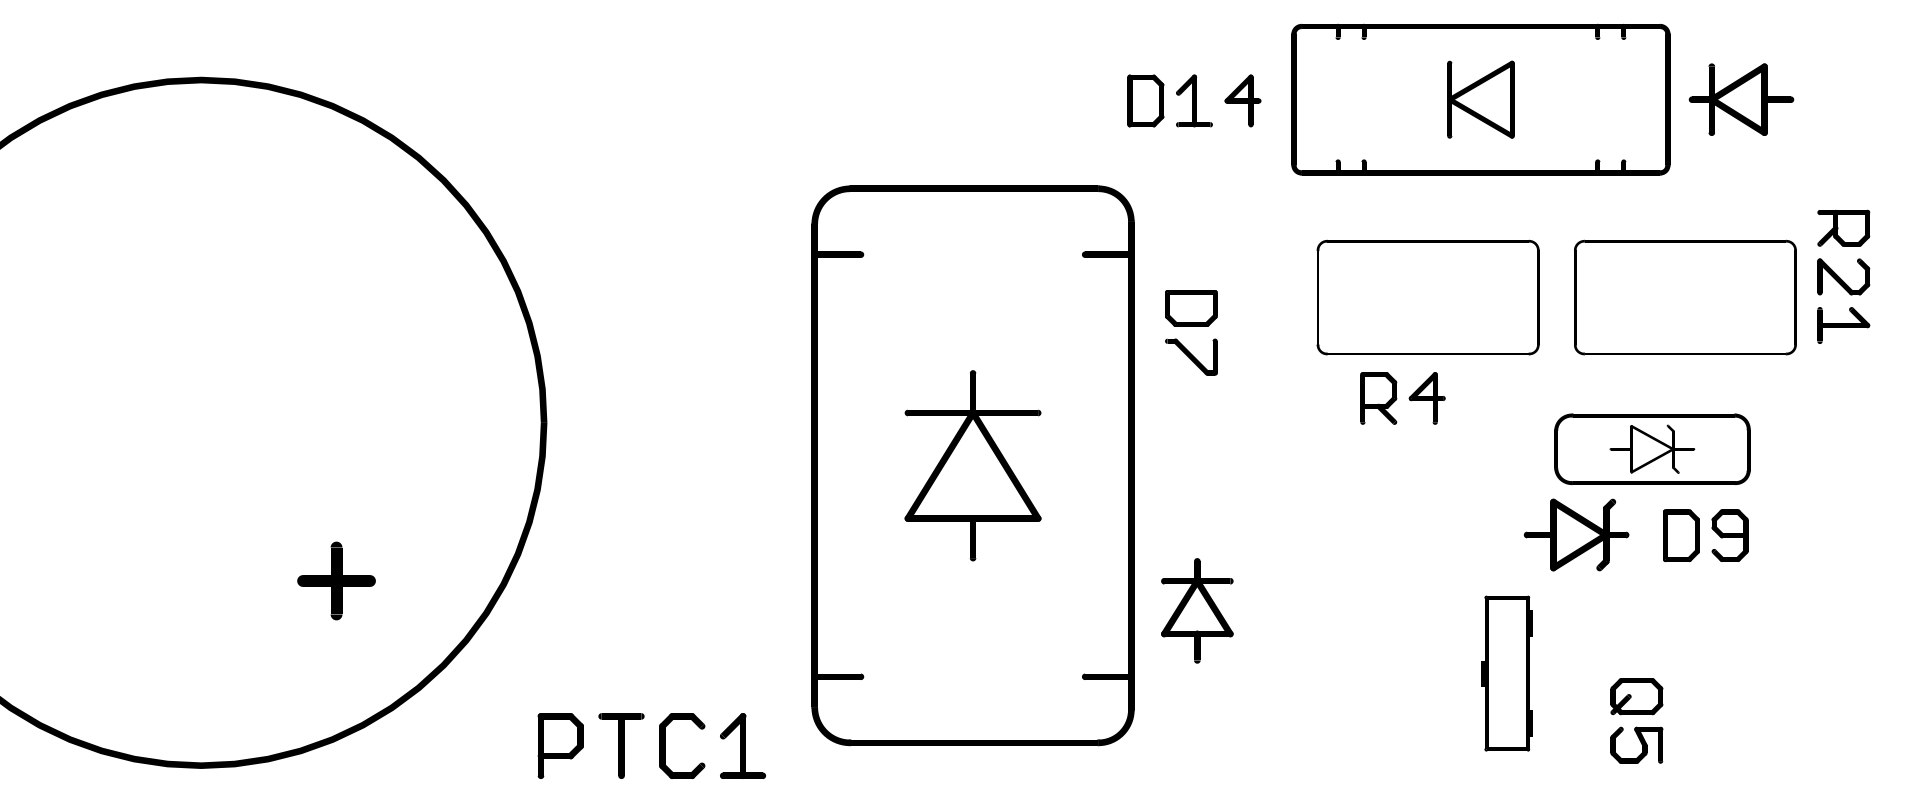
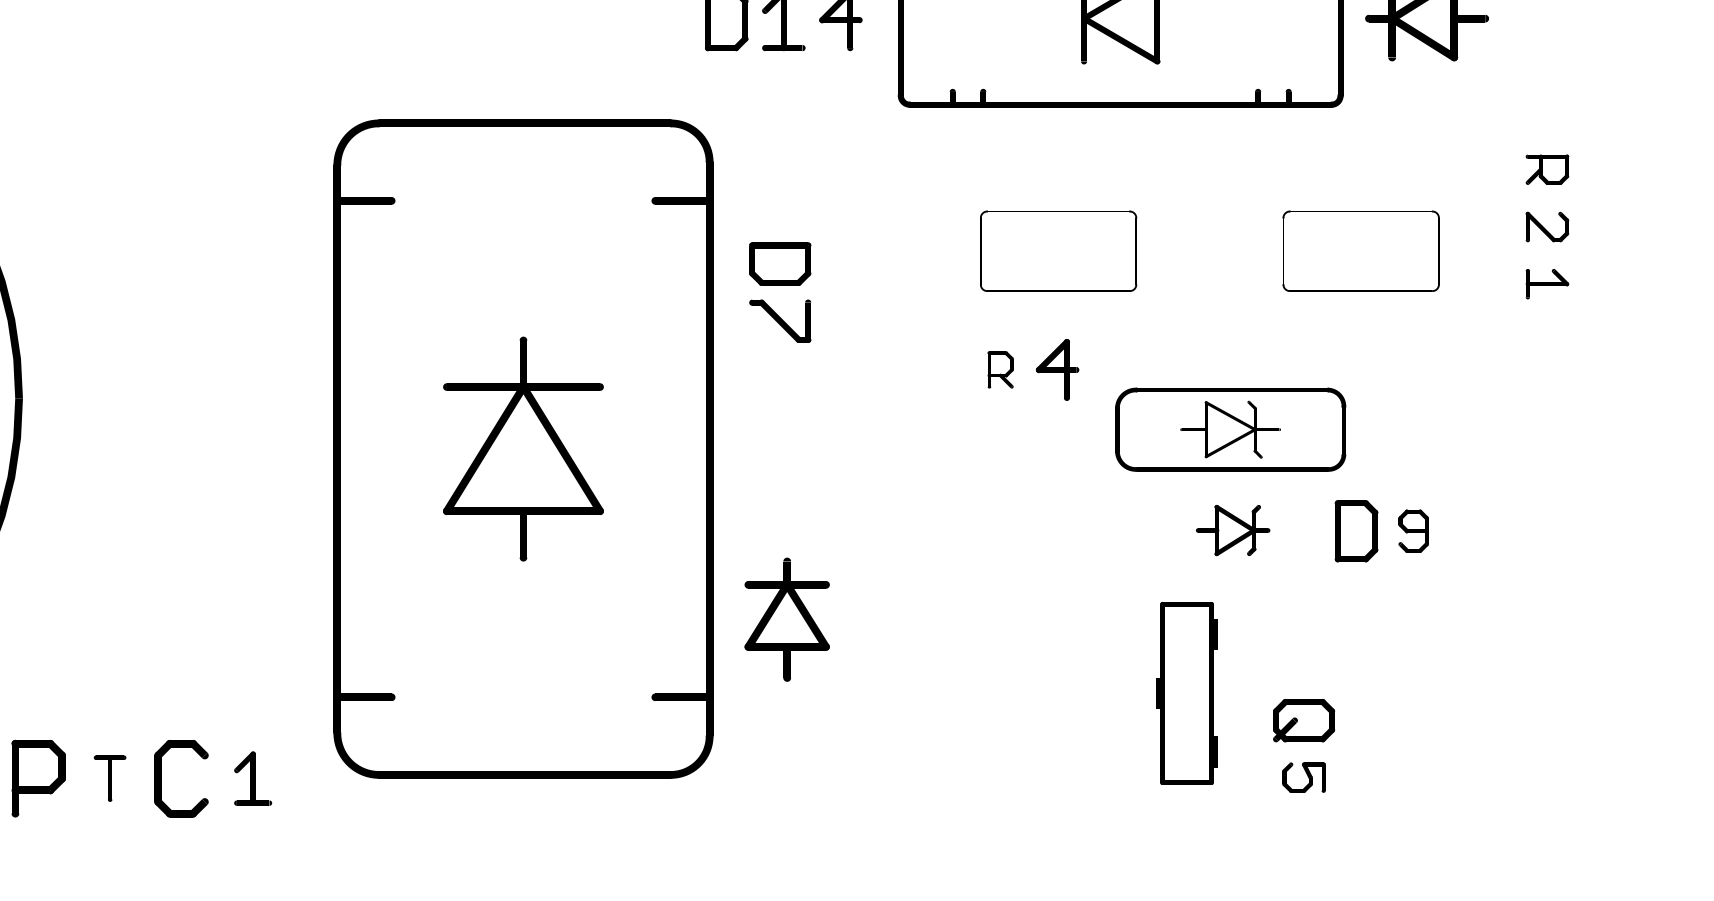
part: (1843, 227) -> (1547, 168), size x0.7
part: (1843, 276) -> (1547, 226), size x0.7
part: (1427, 297) -> (1057, 251), size x0.6
part: (1685, 297) -> (1361, 251), size x0.6
part: (1843, 325) -> (1547, 284), size x0.7
part: (1378, 398) -> (1000, 369), size x0.6
part: (1652, 448) -> (1230, 428), moved
part: (1576, 534) -> (1233, 529), size x0.6
part: (1729, 535) -> (1412, 531), size x0.7
part: (1506, 673) -> (1186, 693), moved
part: (1636, 744) -> (1303, 776), size x0.7
part: (621, 745) -> (110, 778), size x0.6
part: (743, 745) -> (253, 778), size x0.7

